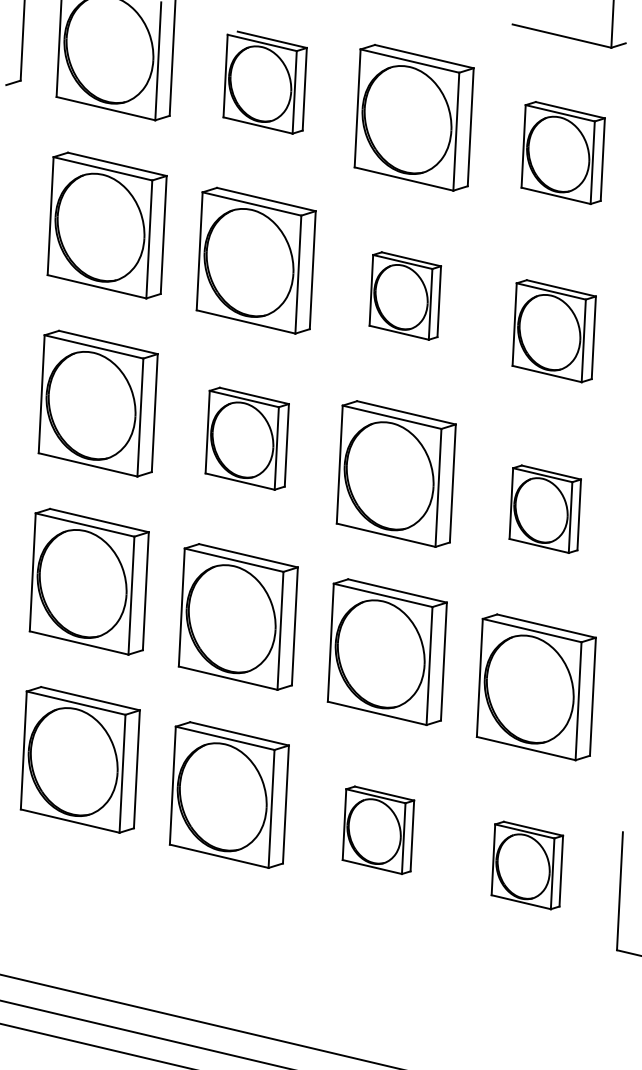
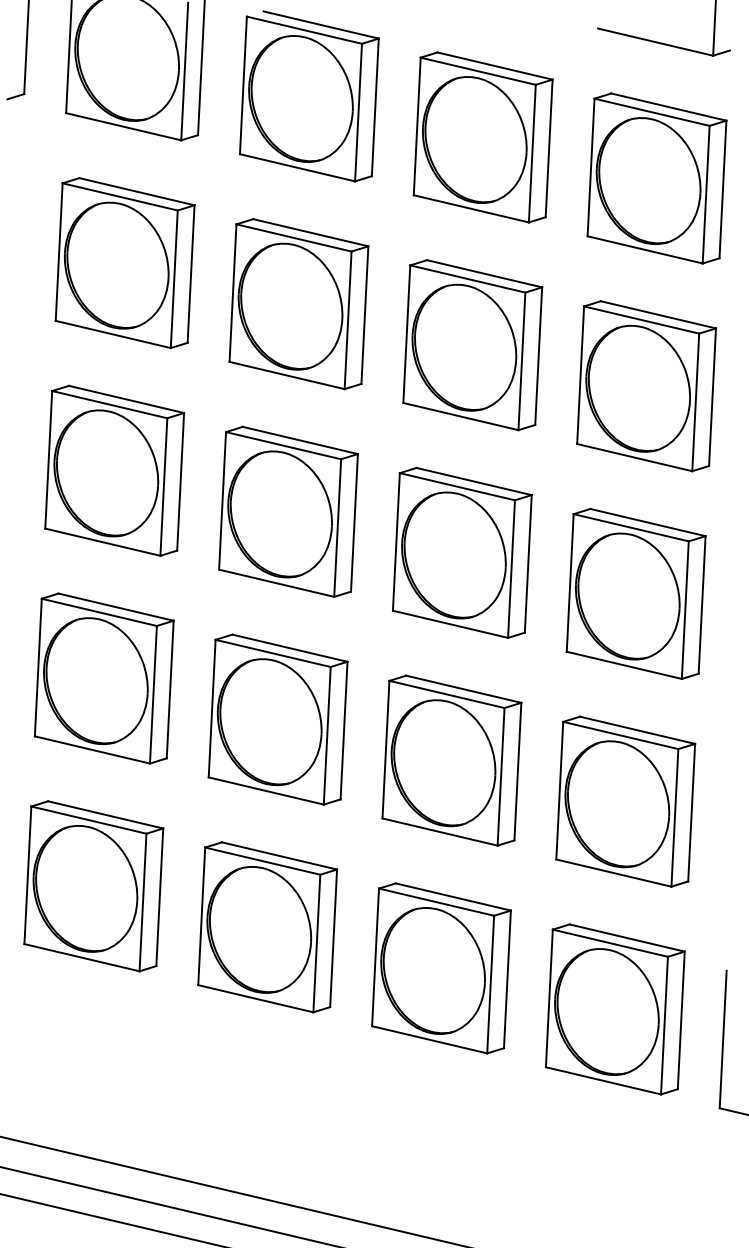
part: (265, 82) -> (309, 96), size x1.43
part: (562, 153) -> (656, 178), size x1.43
part: (405, 296) -> (472, 345), size x1.67
part: (554, 331) -> (646, 386), size x1.43
part: (247, 438) -> (288, 511), size x1.43
part: (544, 508) -> (635, 593), size x1.67
part: (378, 830) -> (441, 968), size x1.67
part: (526, 865) -> (614, 1009), size x1.67

